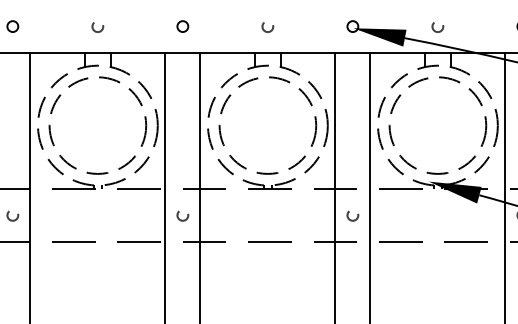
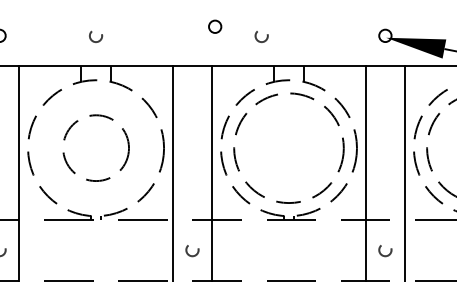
circle: (182, 26) -> (214, 26), moved
circle: (267, 27) -> (261, 36), moved
circle: (97, 125) -> (95, 148), size x0.6

